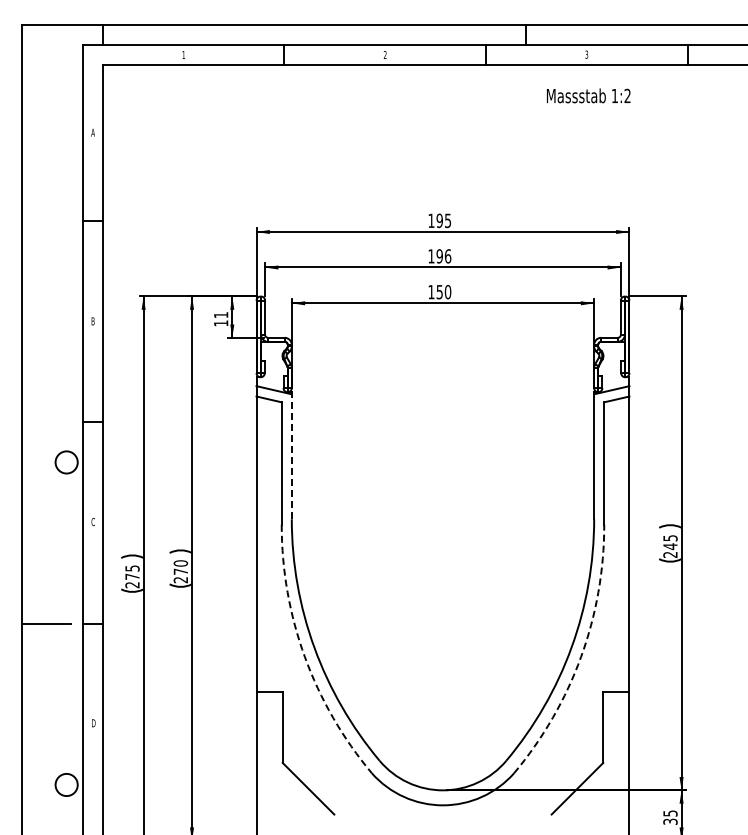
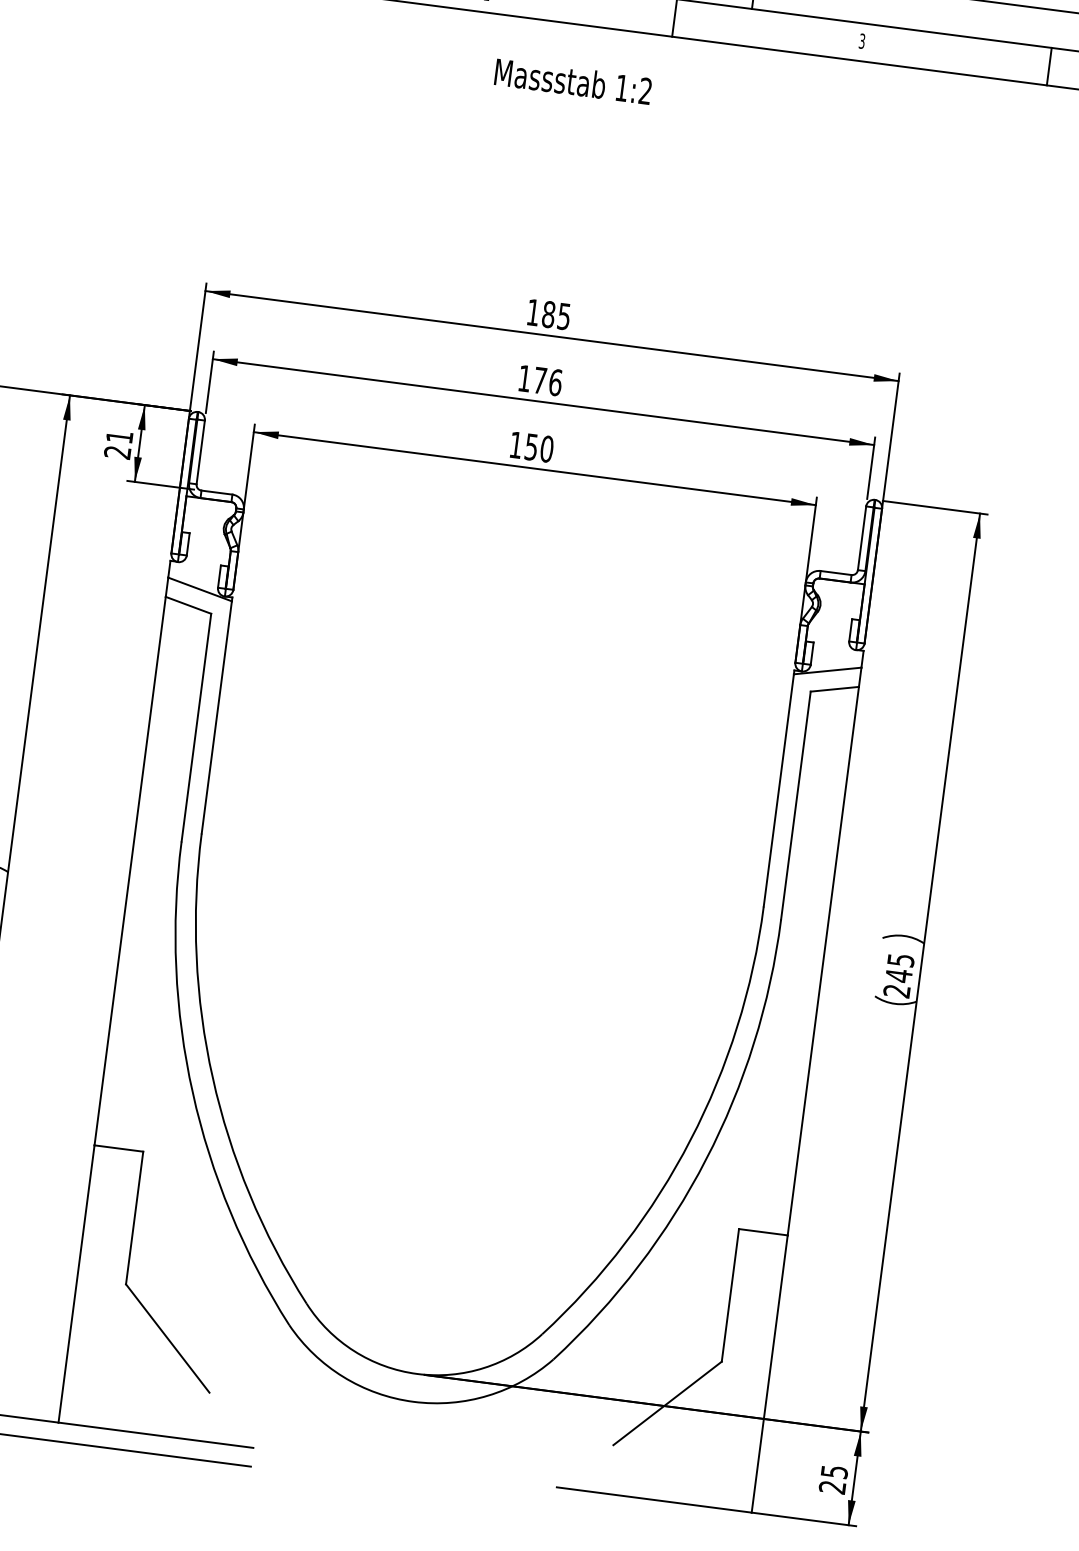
text: (588, 95) -> (572, 80), moved
text: (439, 220) -> (548, 313), 195 -> 185
text: (439, 256) -> (539, 380), 196 -> 176
text: (221, 323) -> (118, 452), 11 -> 21
line: (291, 456) -> (216, 716), dashed -> solid
arc: (304, 657) -> (191, 1093), dashed -> solid
arc: (581, 657) -> (706, 1160), dashed -> solid
text: (670, 821) -> (832, 1486), 35 -> 25

